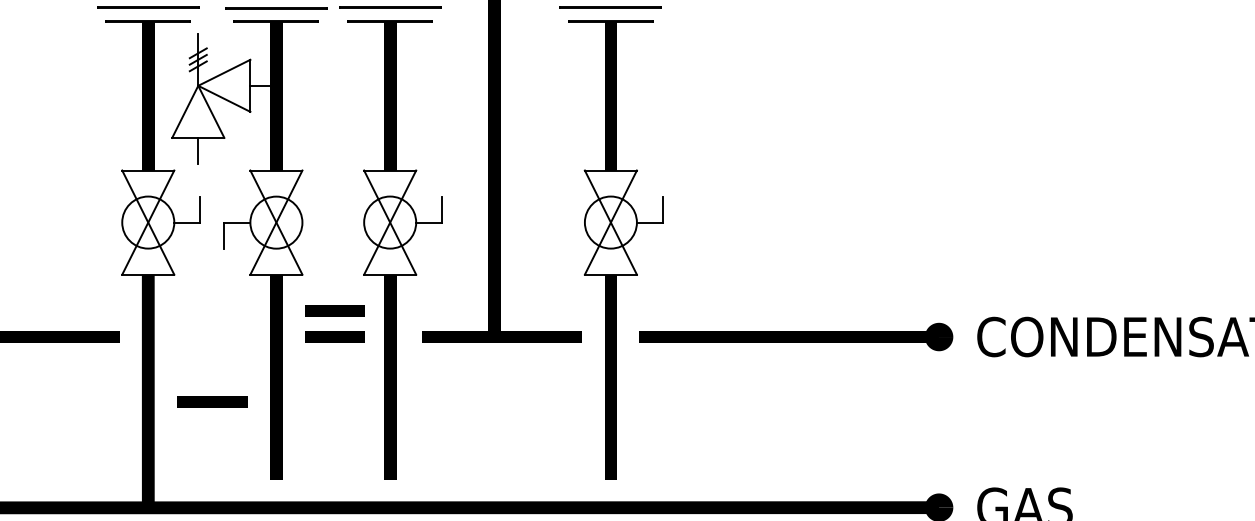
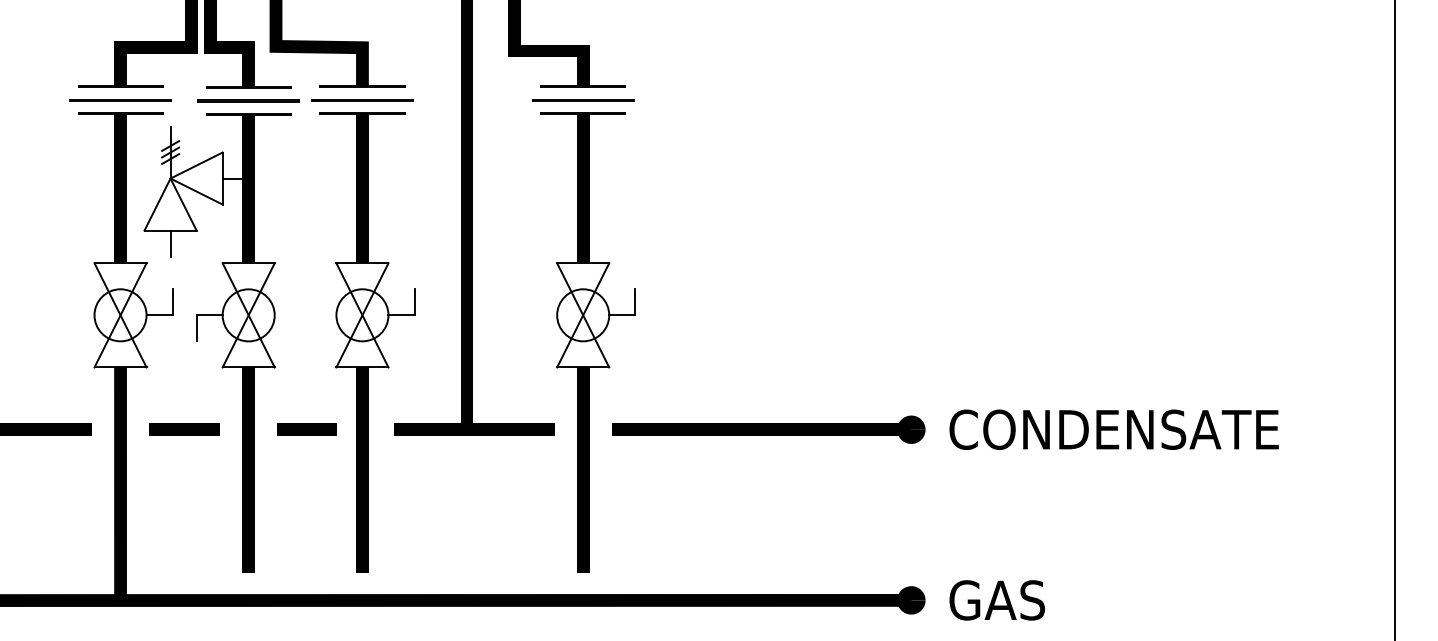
line: (334, 310) -> (306, 403), removed
line: (212, 401) -> (184, 429), moved

